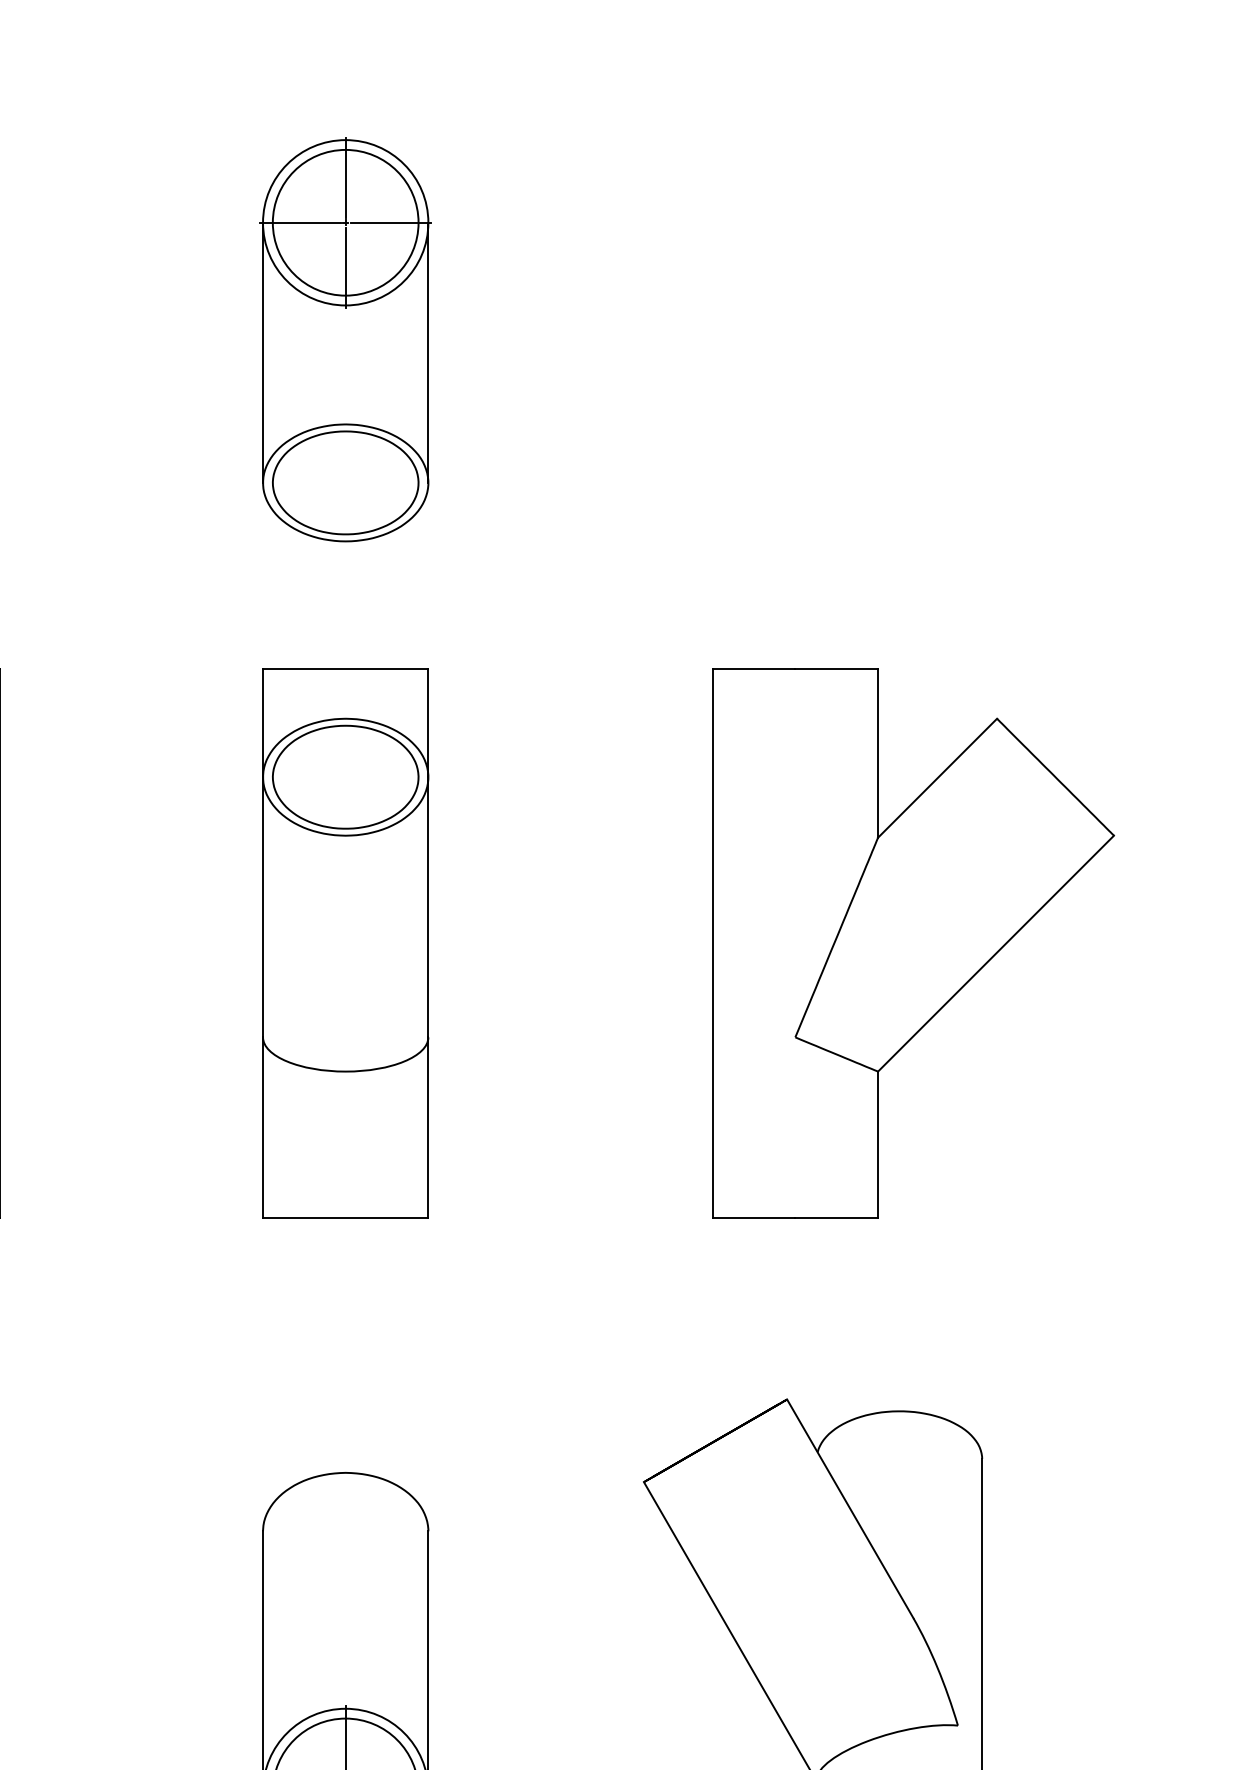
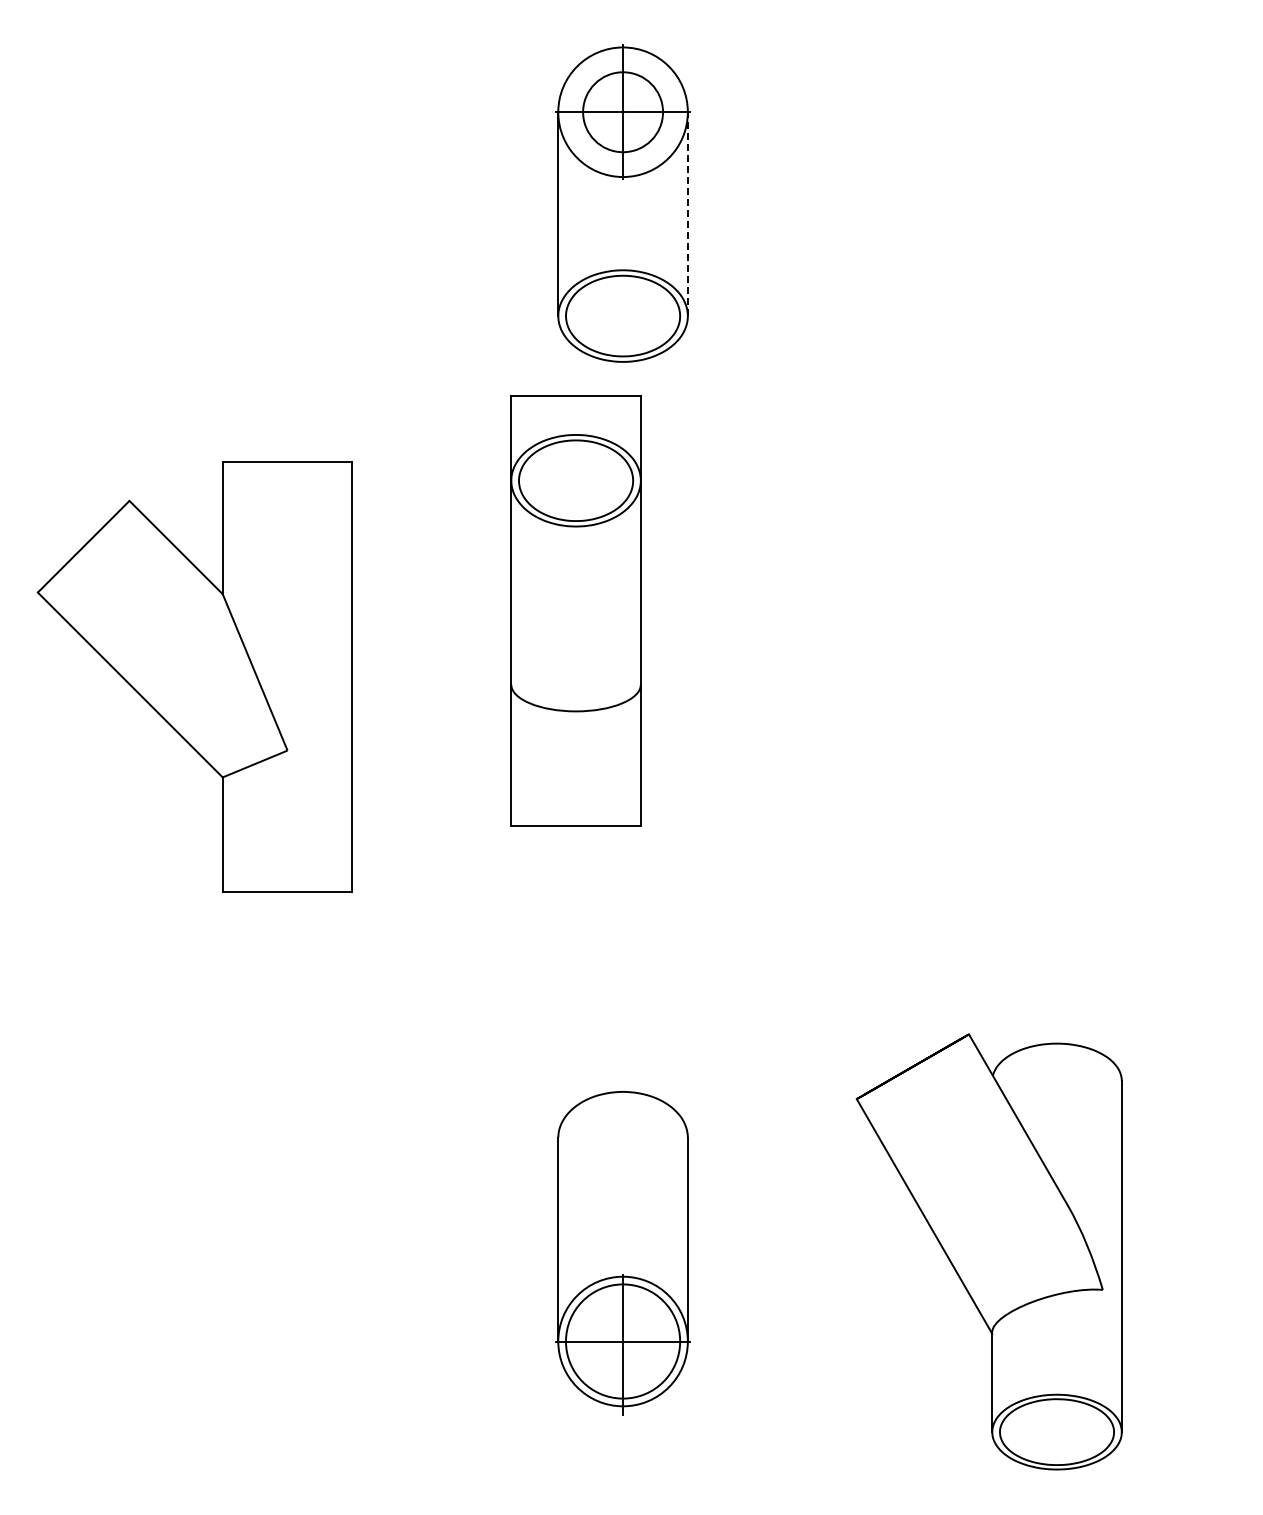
circle: (344, 223) -> (622, 112), size x0.7
line: (427, 353) -> (687, 214), solid -> dashed
part: (344, 942) -> (575, 610), moved
part: (914, 942) -> (1068, 676), removed

